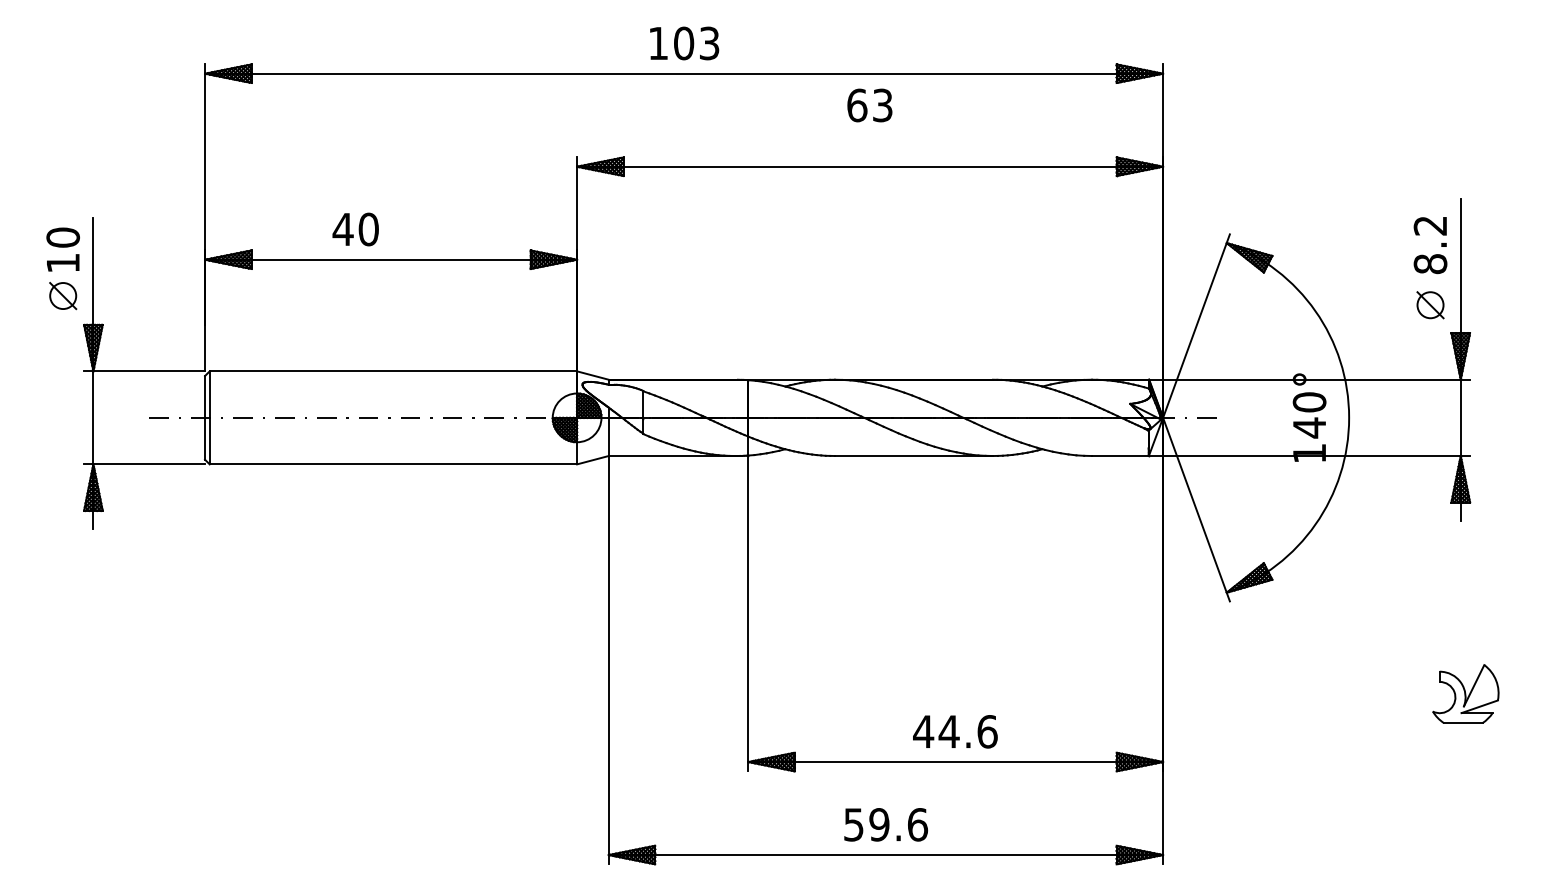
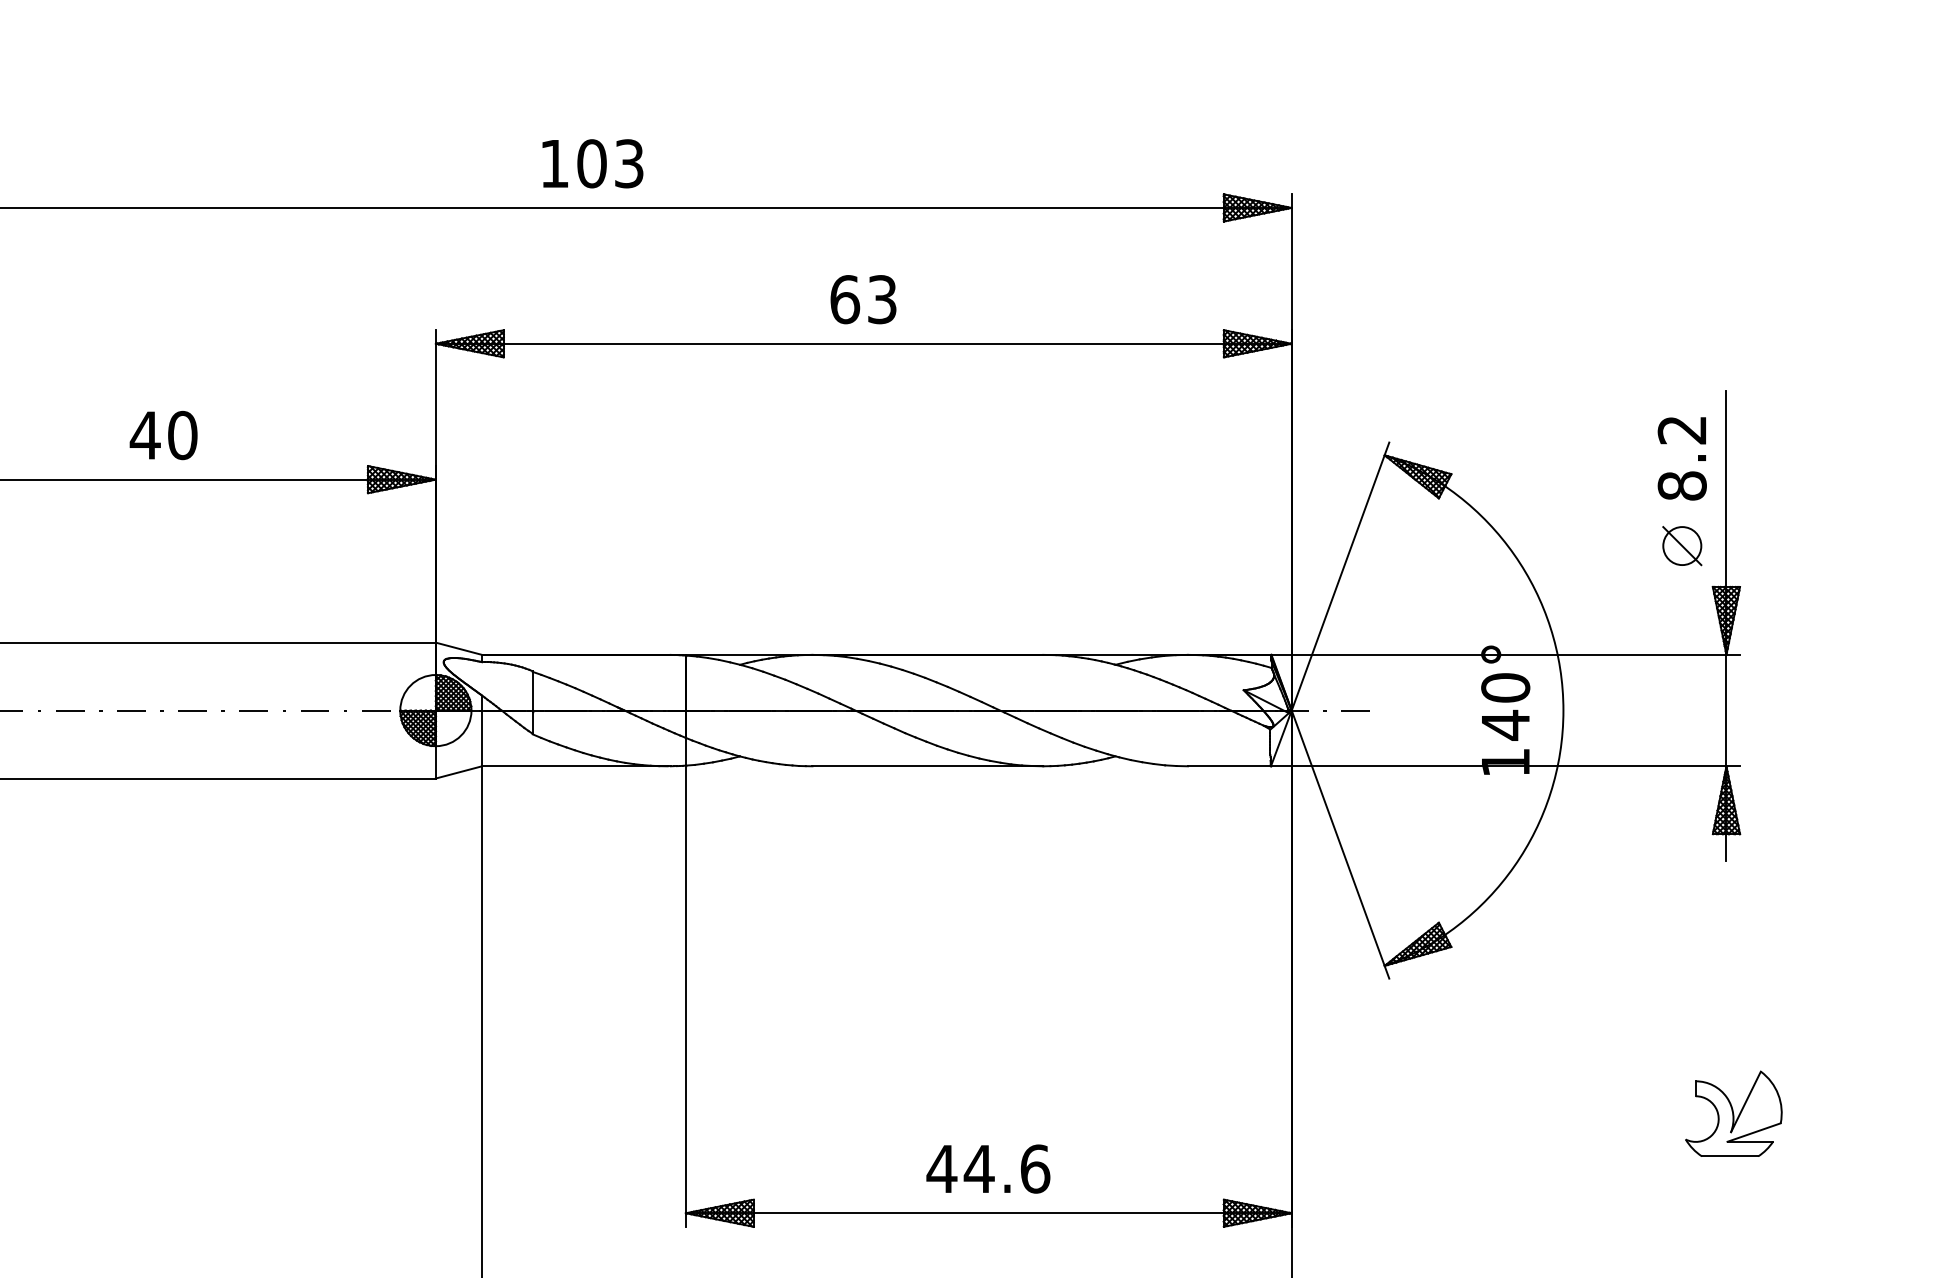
text: (869, 105) -> (862, 299), moved
text: (355, 229) -> (163, 435), moved

